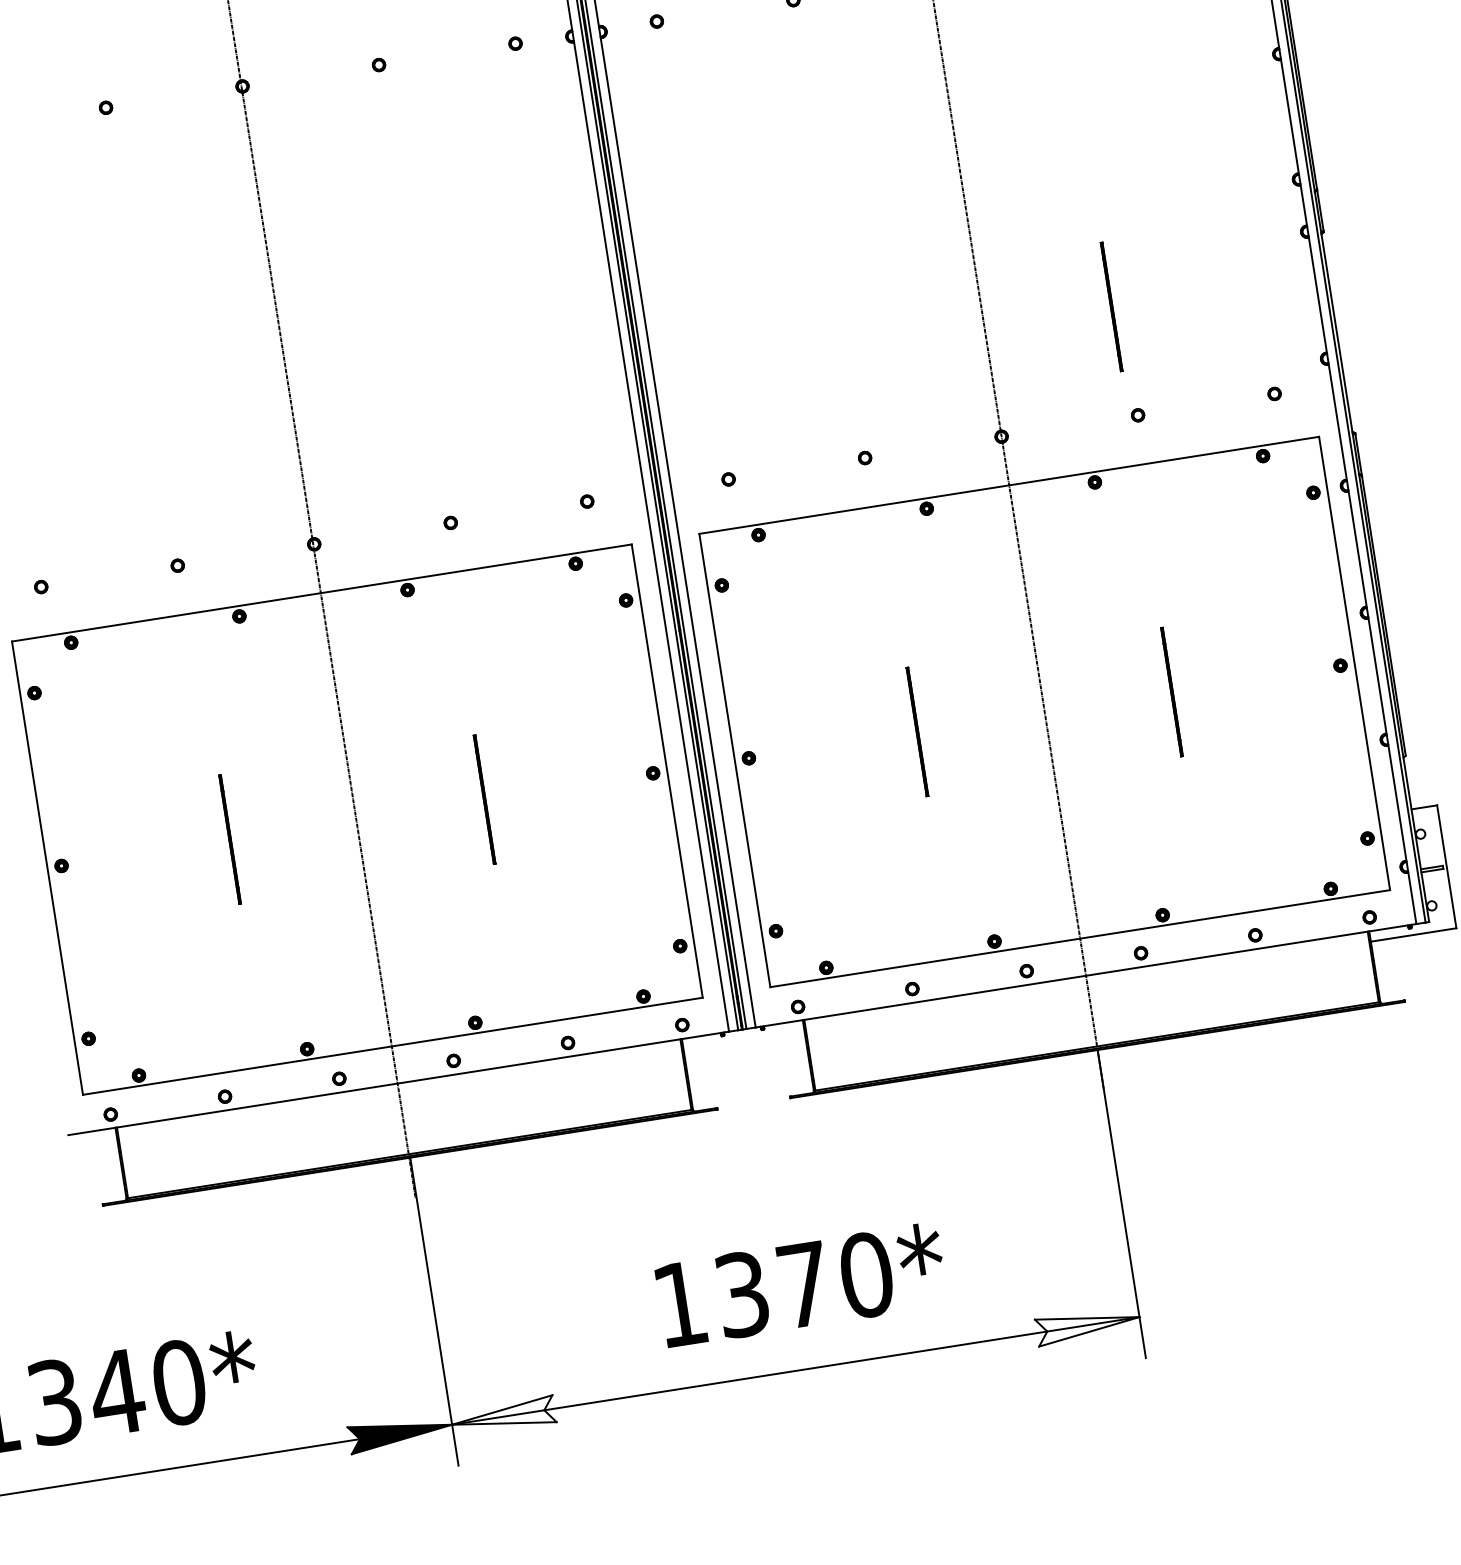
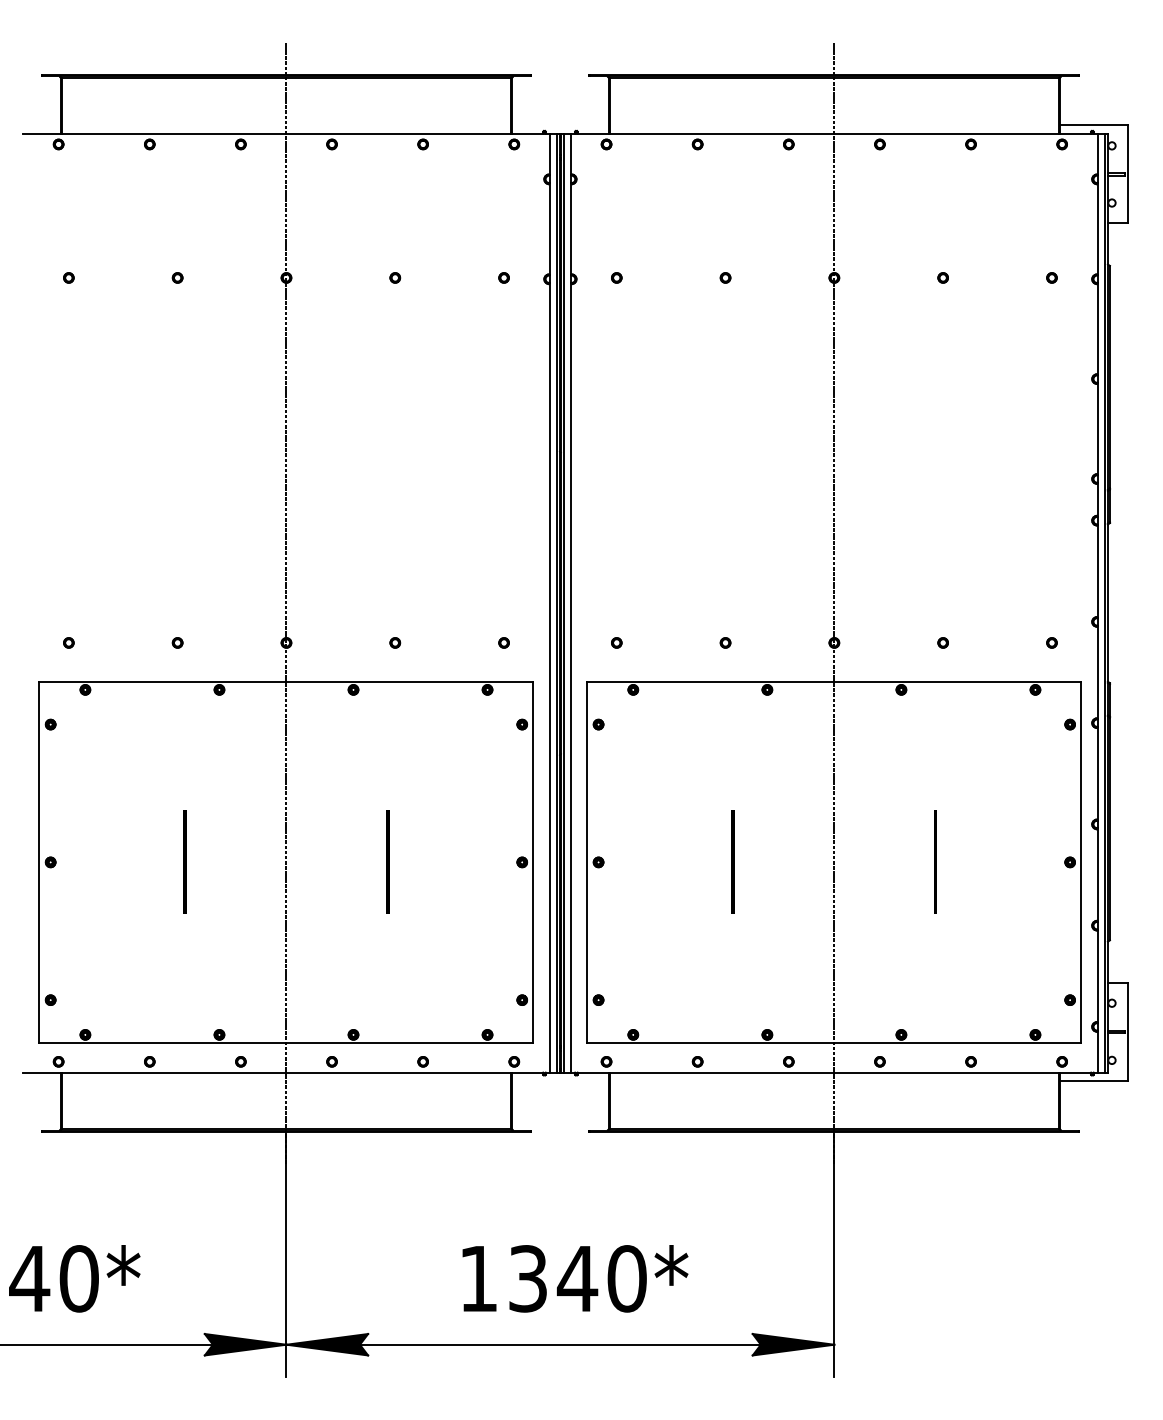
line: (1111, 305) -> (935, 554), removed
text: (804, 1284) -> (577, 1278), 1370* -> 1340*
fill: (1088, 1324) -> (793, 1344), added
fill: (503, 1416) -> (327, 1344), added

